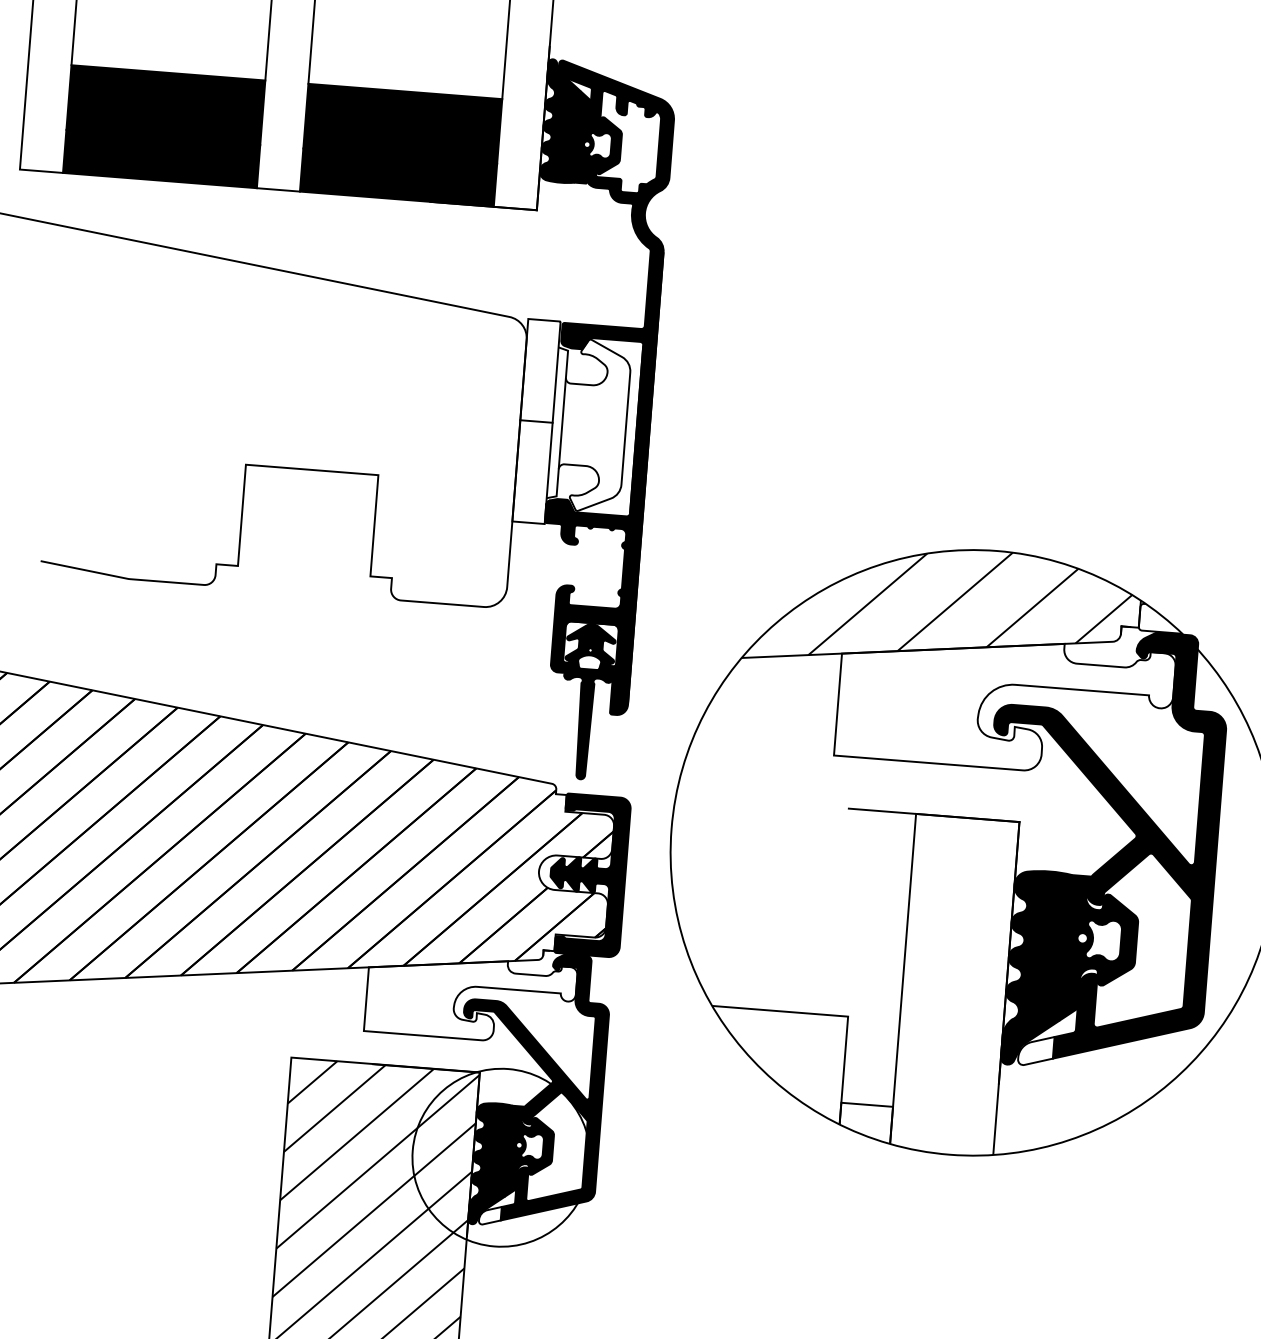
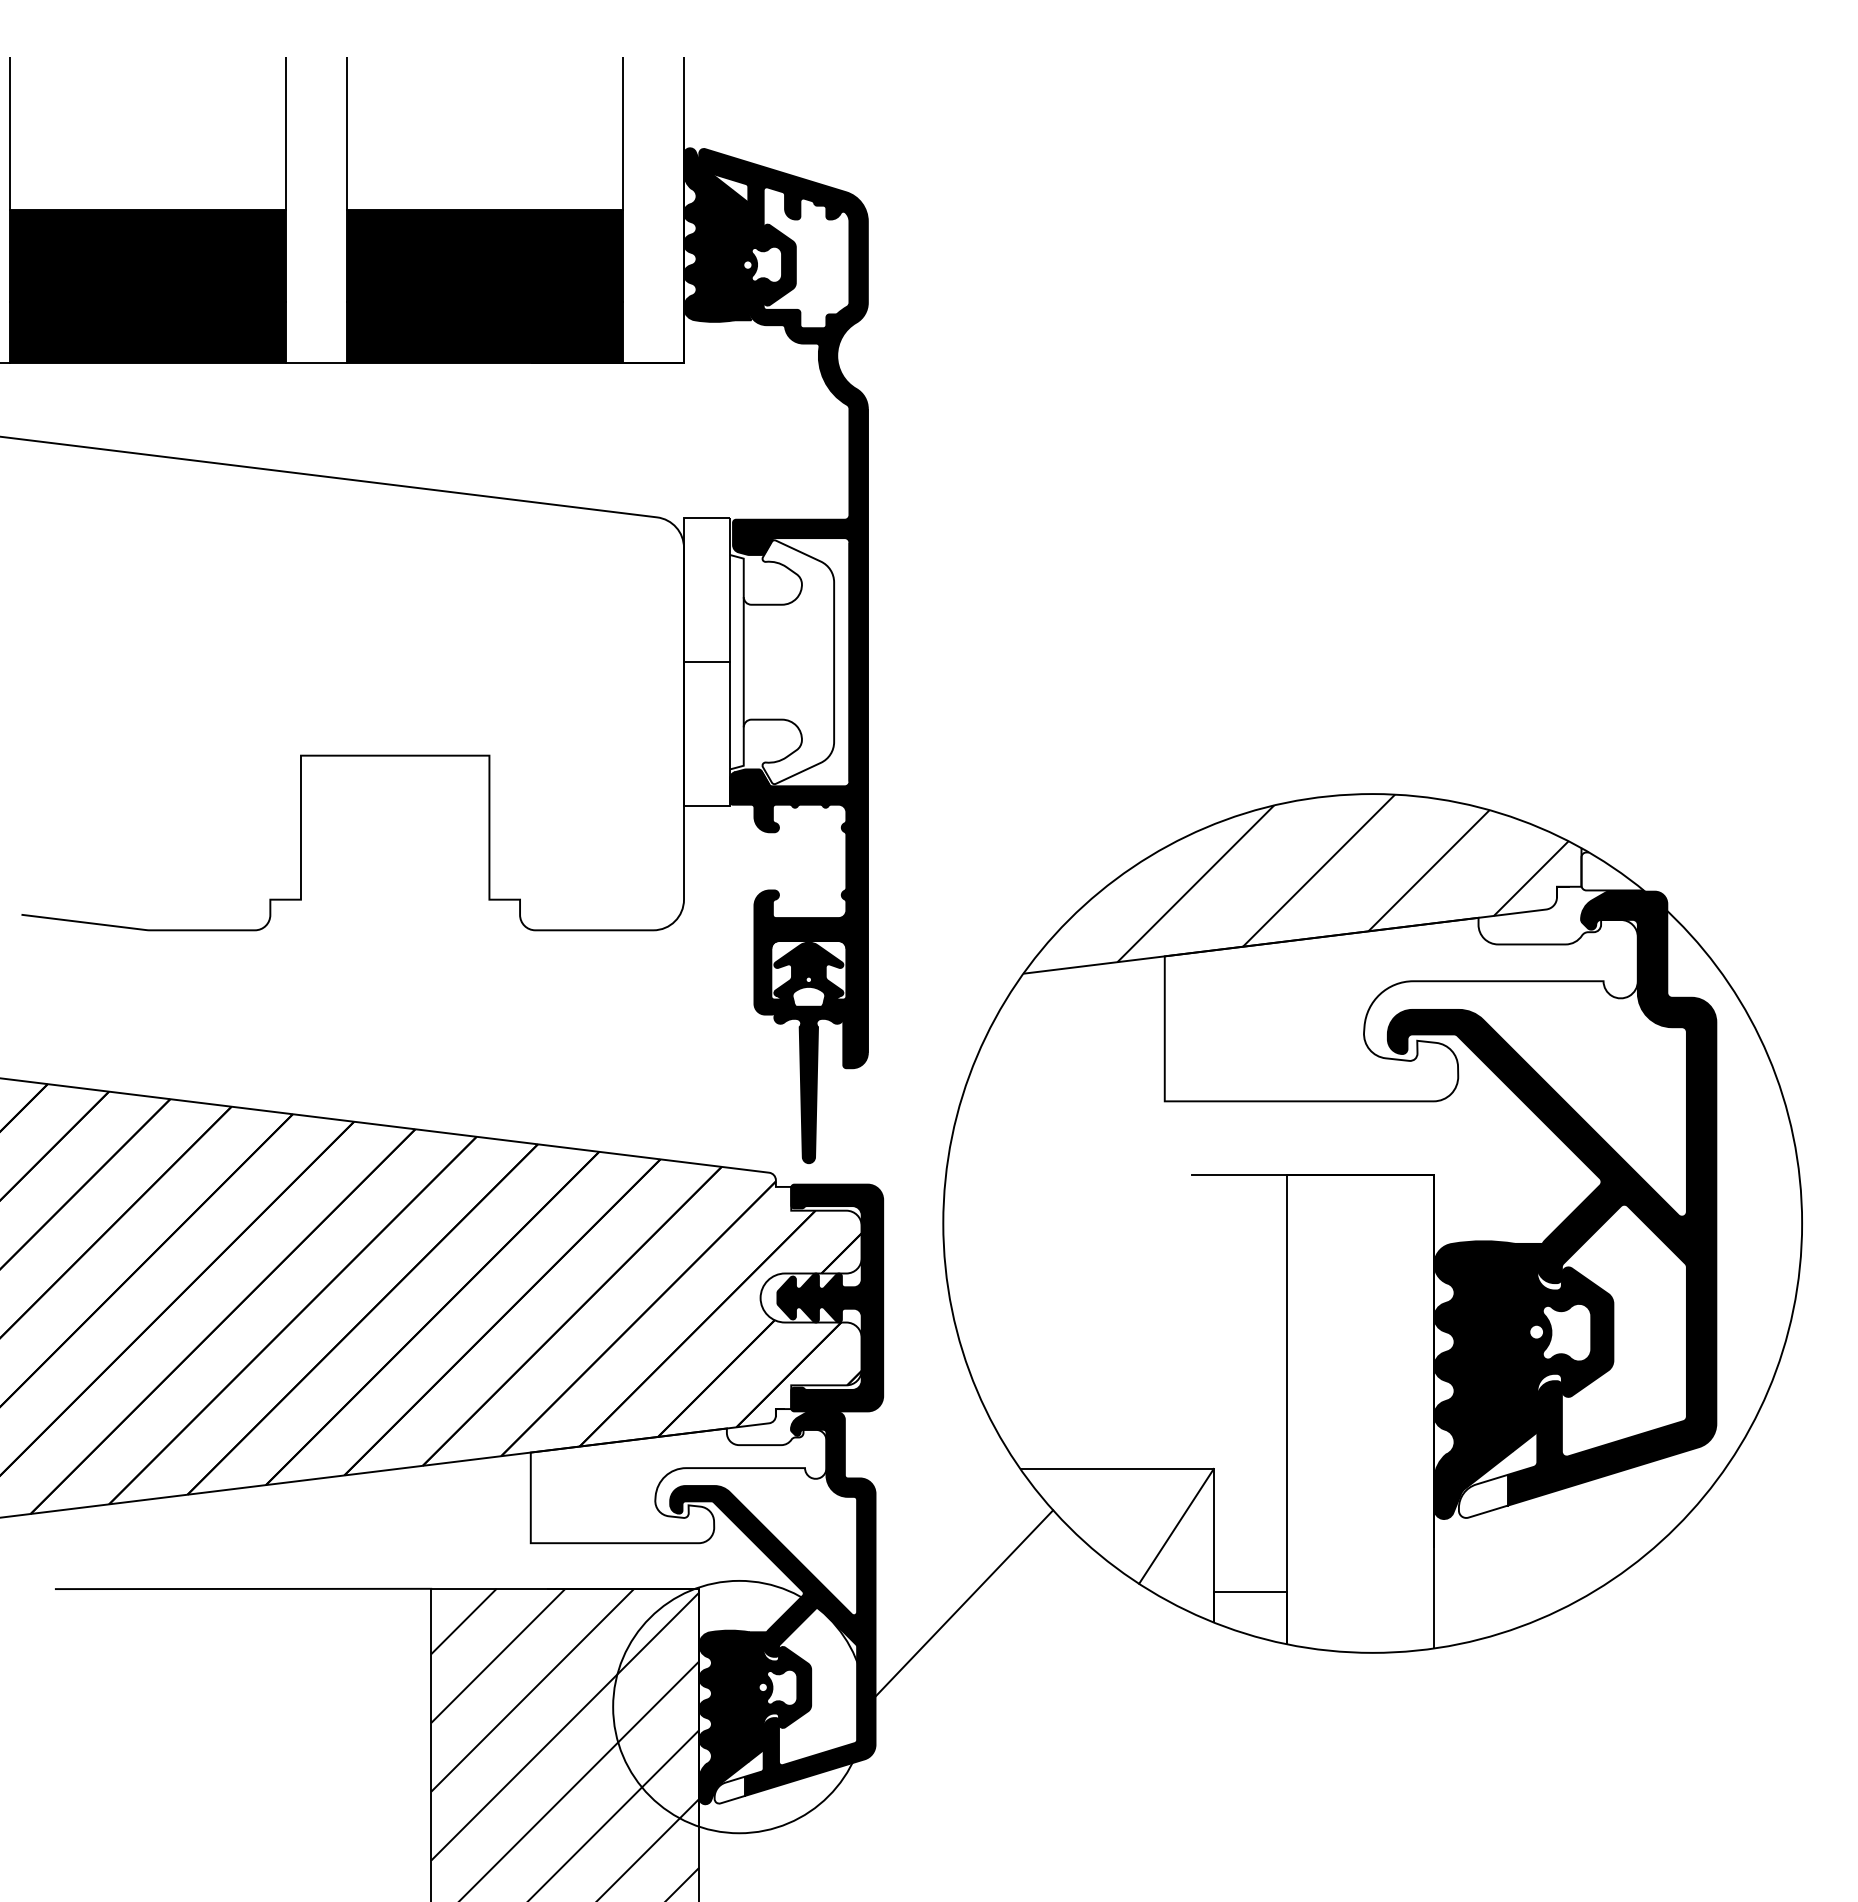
line: (159, 1046) -> (243, 1588), added
line: (818, 1054) -> (1176, 1525), added
line: (661, 1100) -> (959, 1608), added

